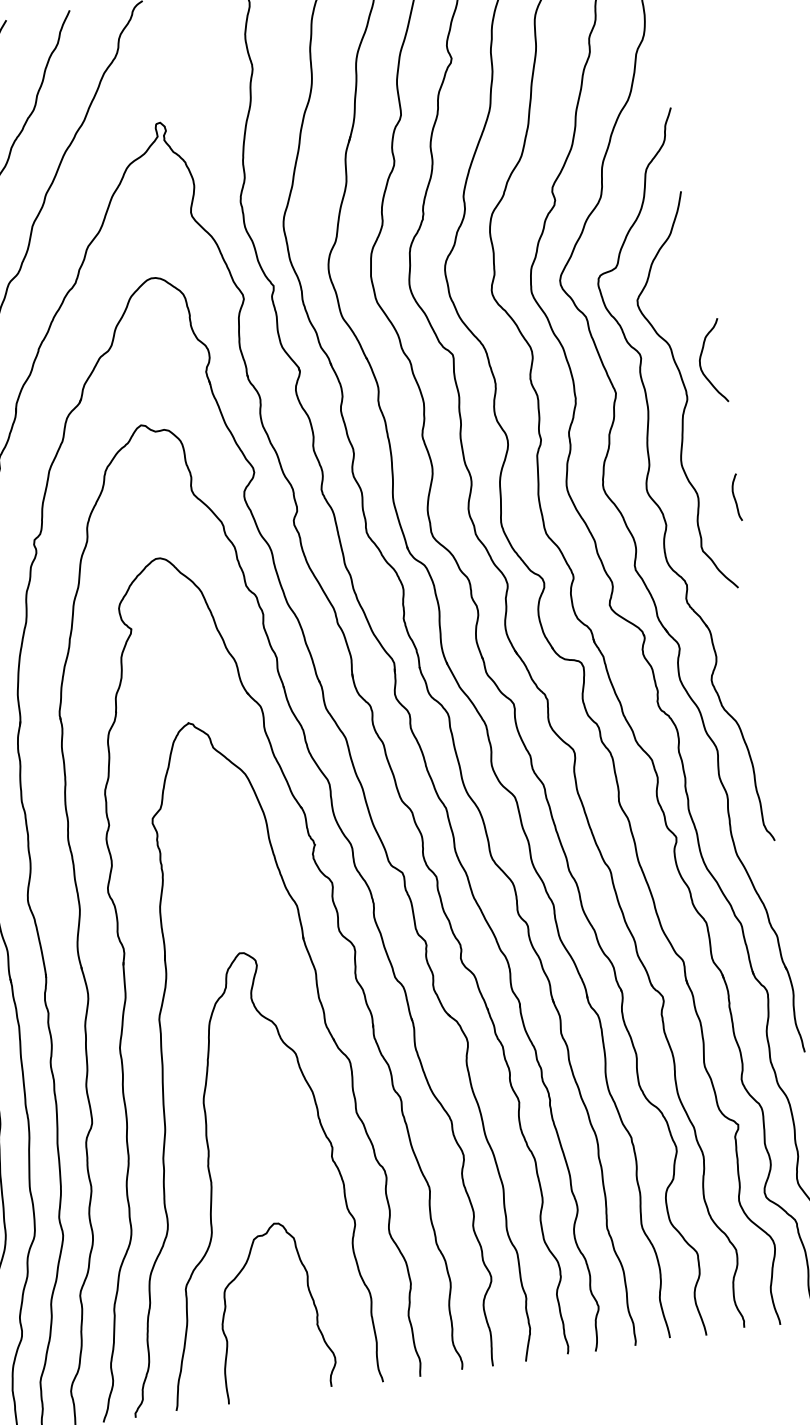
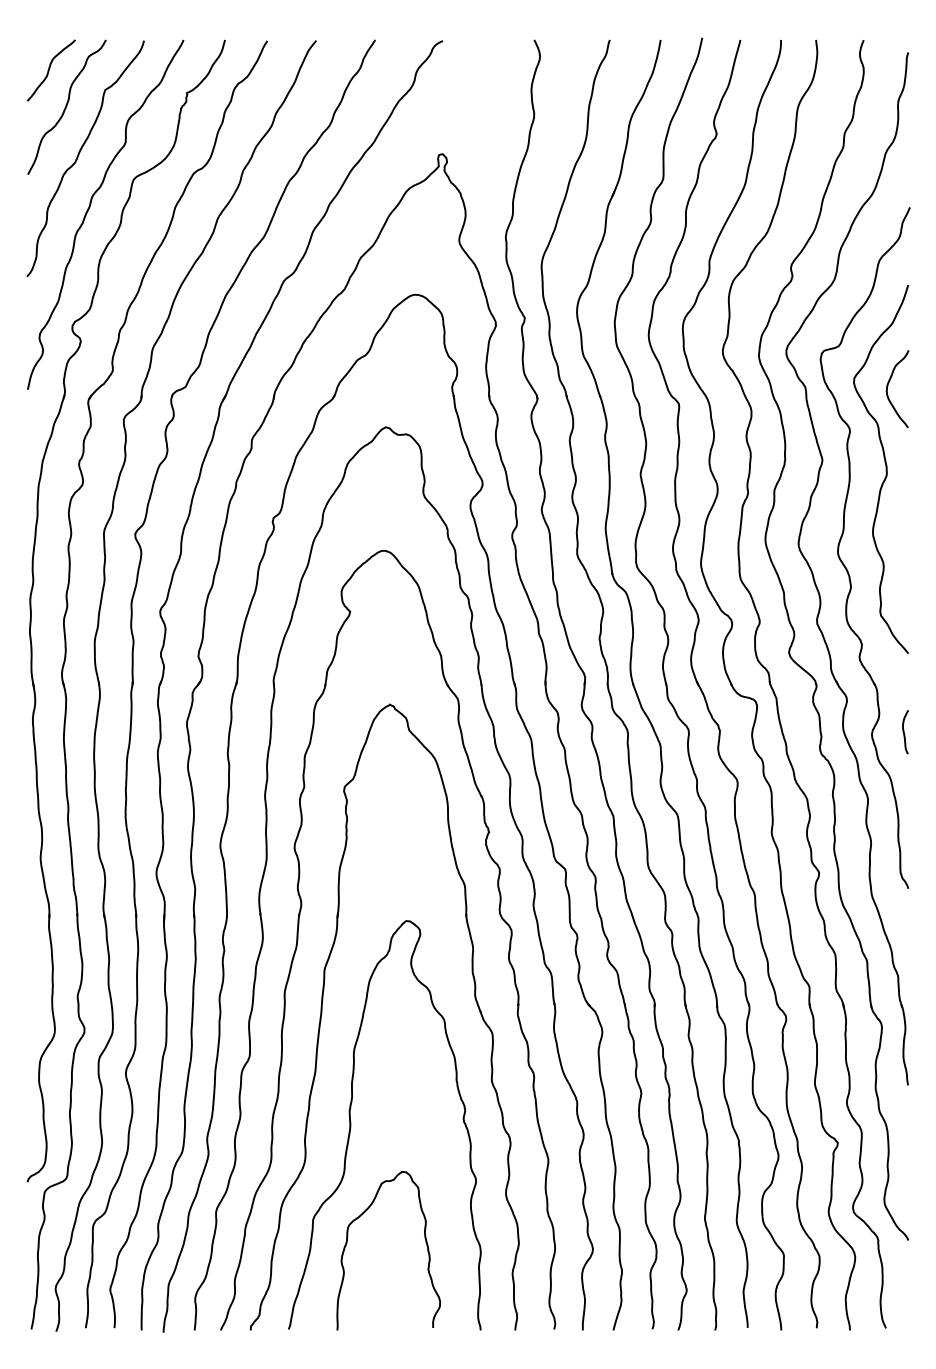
curve: (701, 360) -> (888, 386), moved
curve: (735, 498) -> (904, 732), moved

